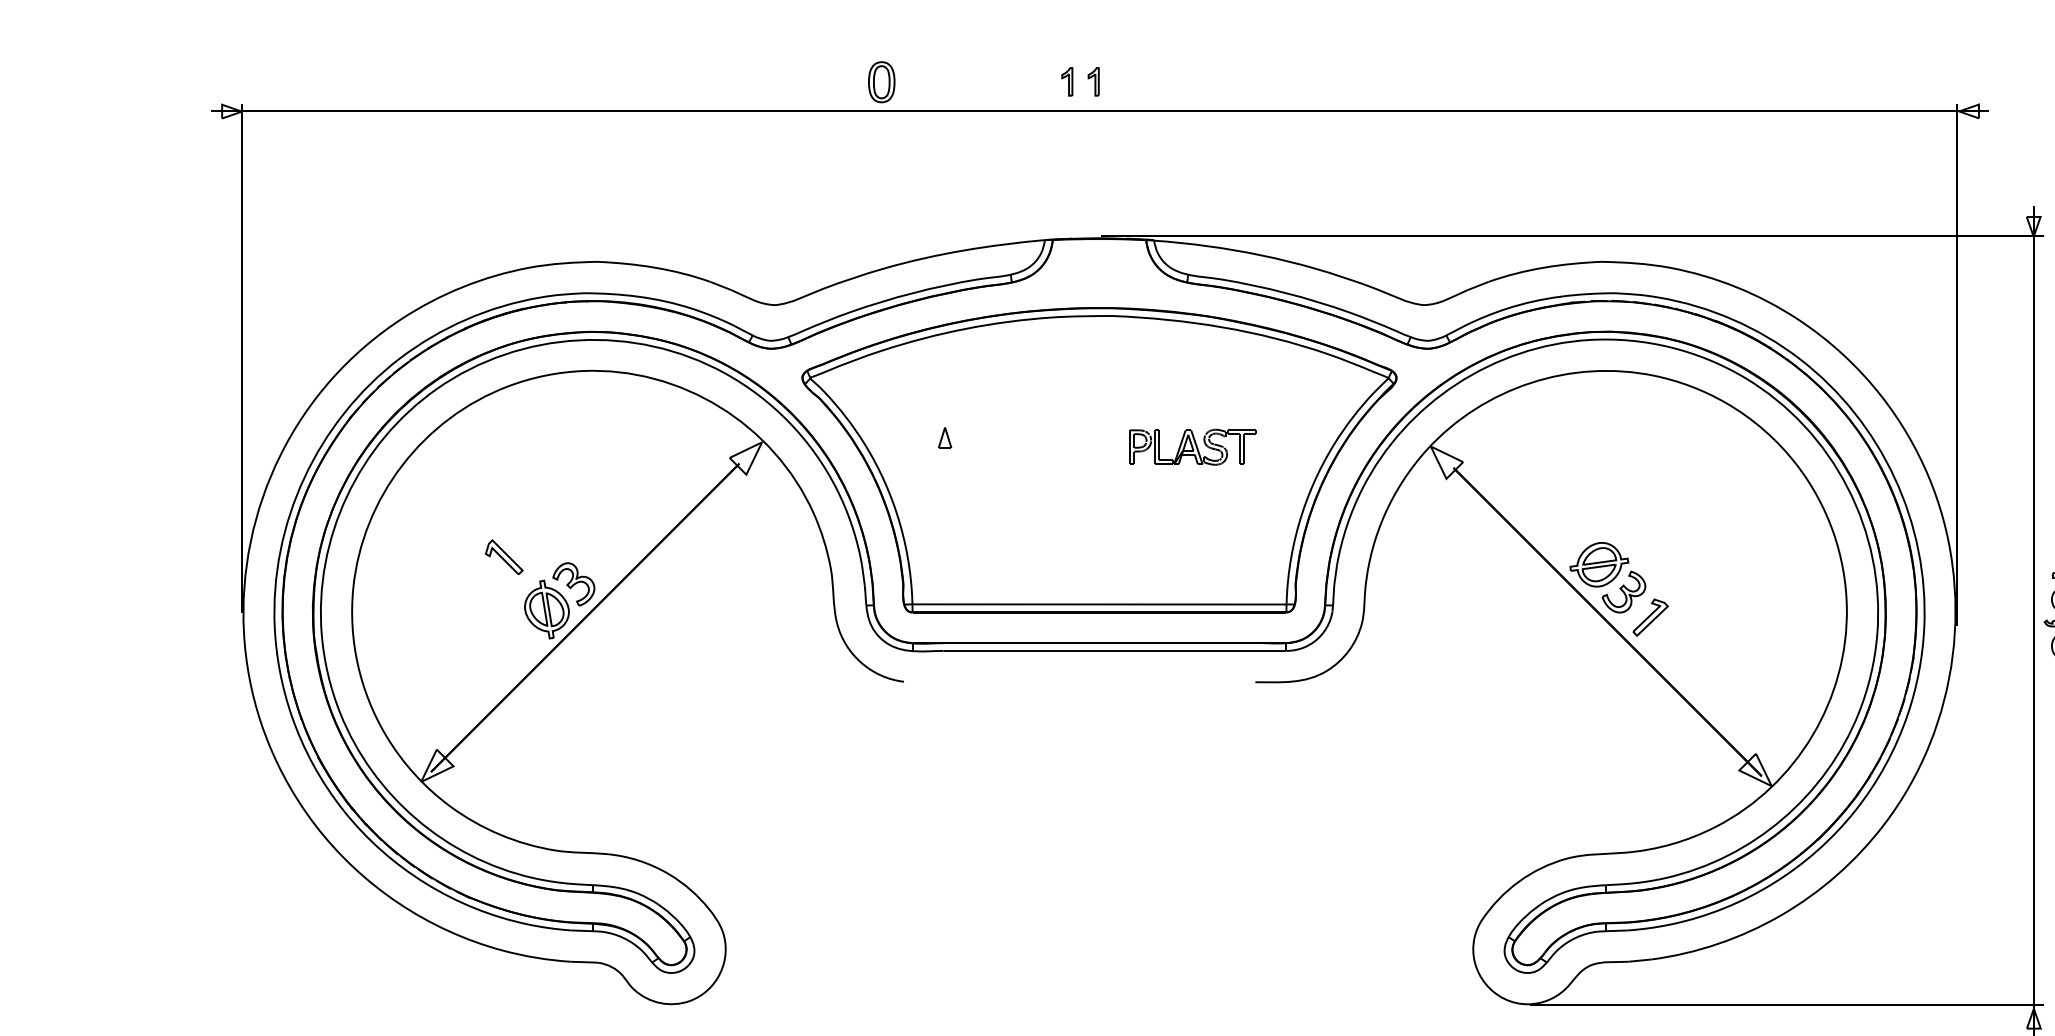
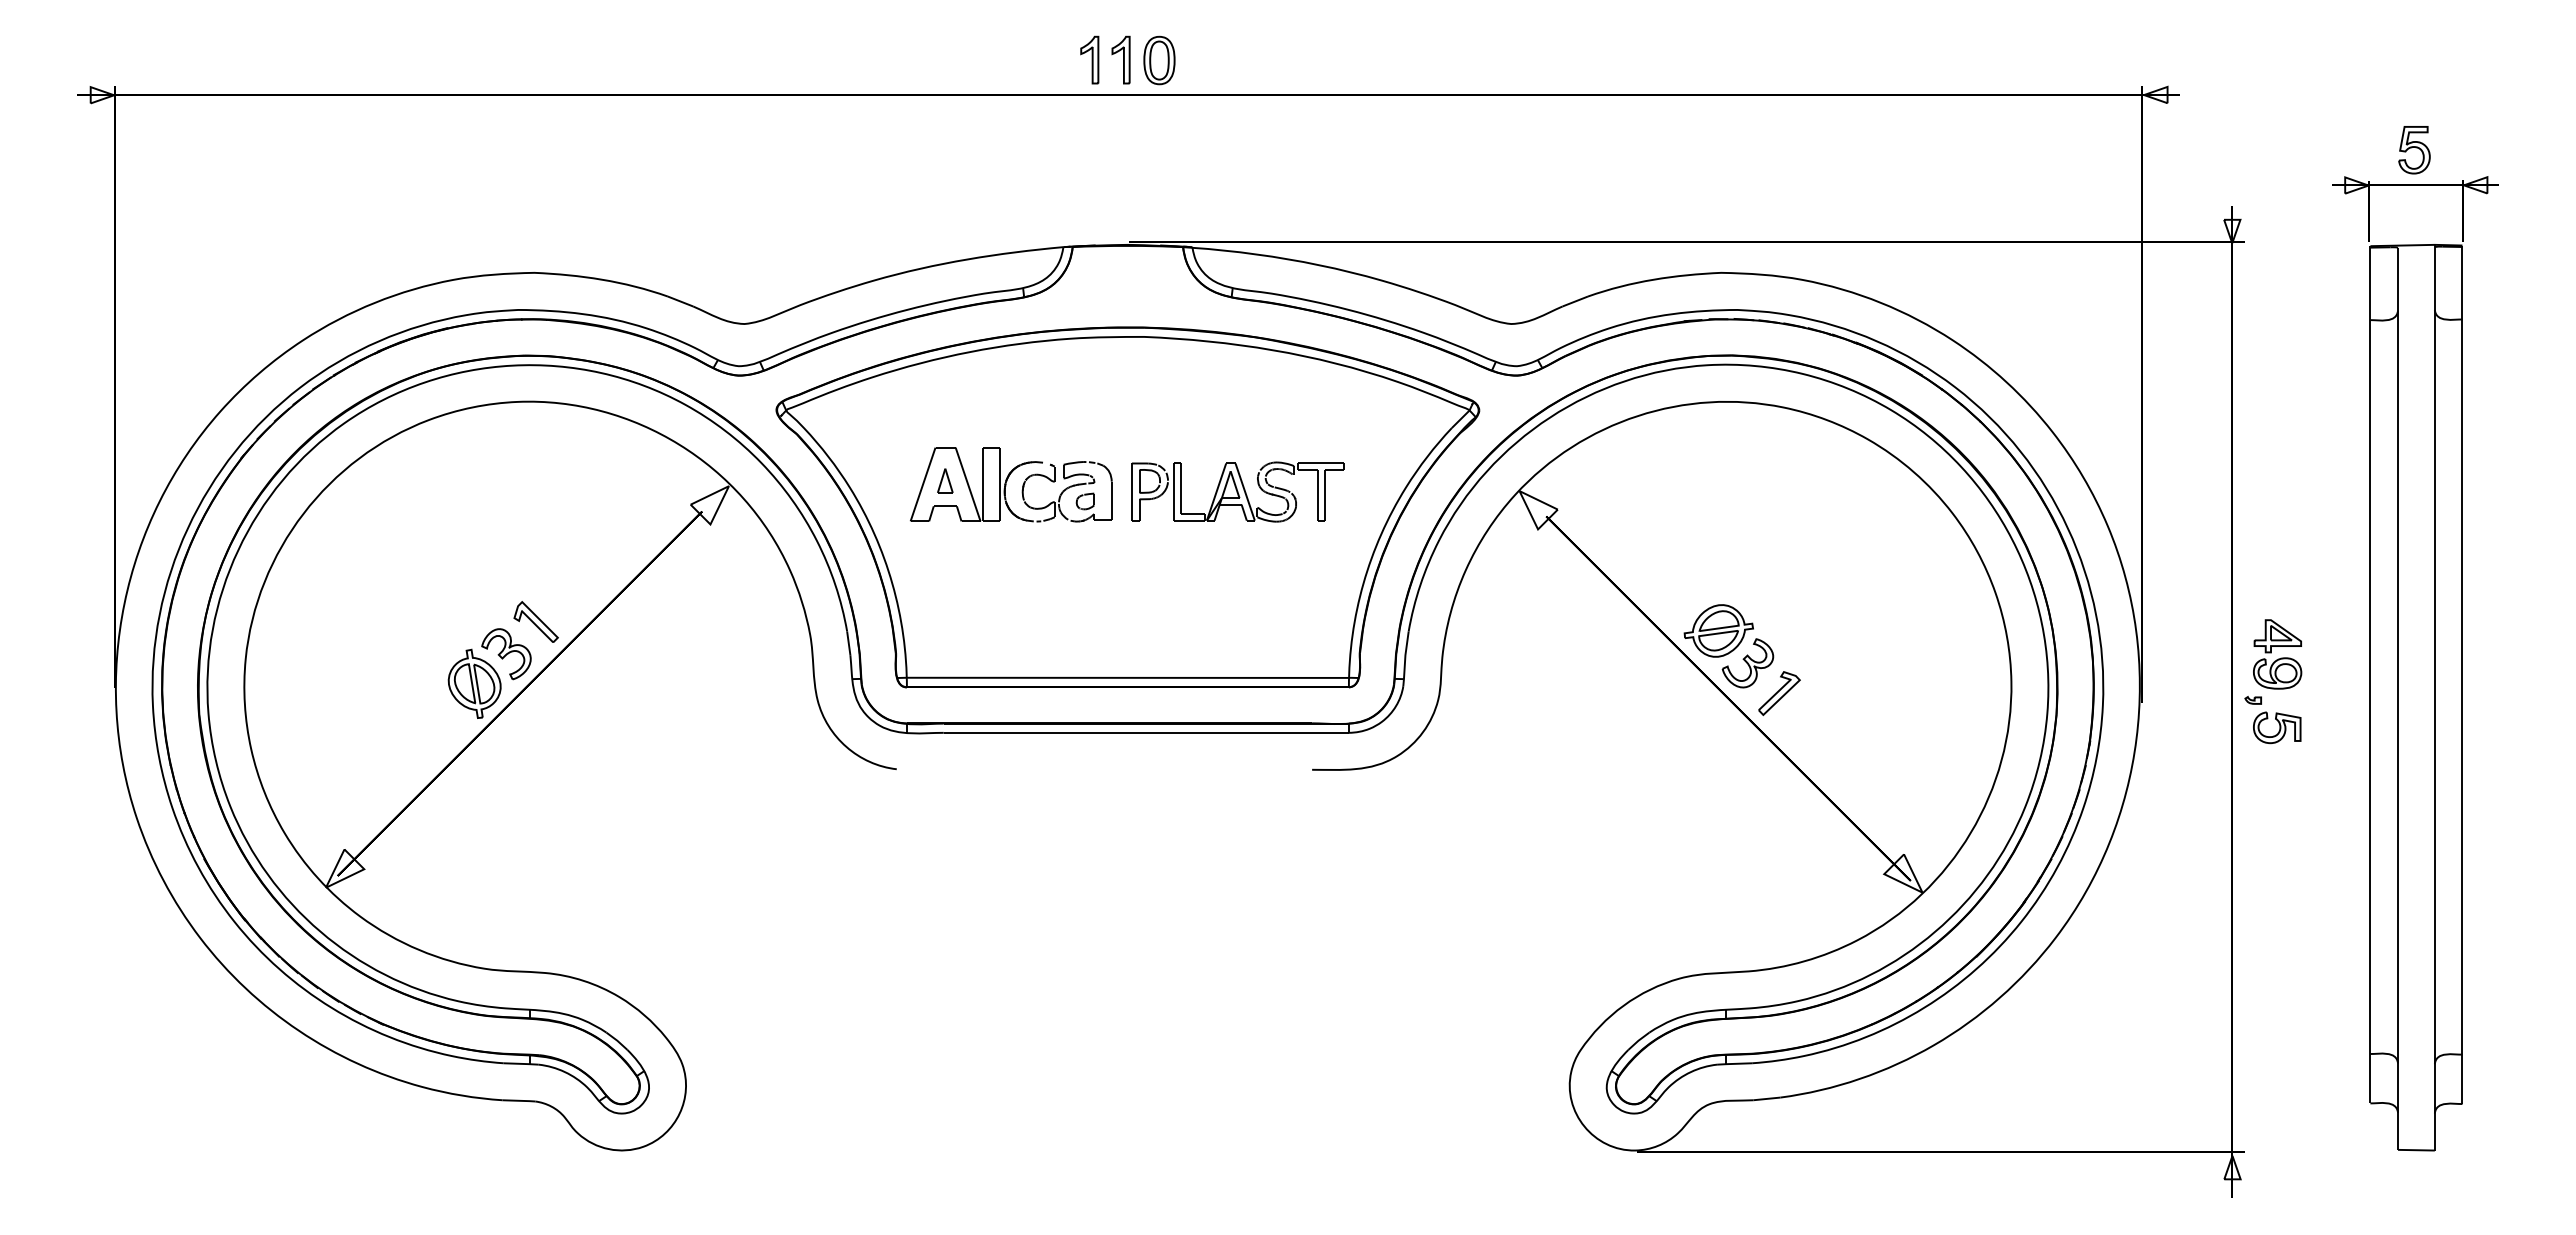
part: (1067, 81) -> (1089, 59), size x1.43
part: (1093, 81) -> (1120, 59), size x1.43
part: (881, 82) -> (1159, 60), moved
part: (1001, 440) -> (1011, 484), added
part: (1192, 446) -> (1237, 491), size x1.43
part: (503, 556) -> (535, 621), moved

